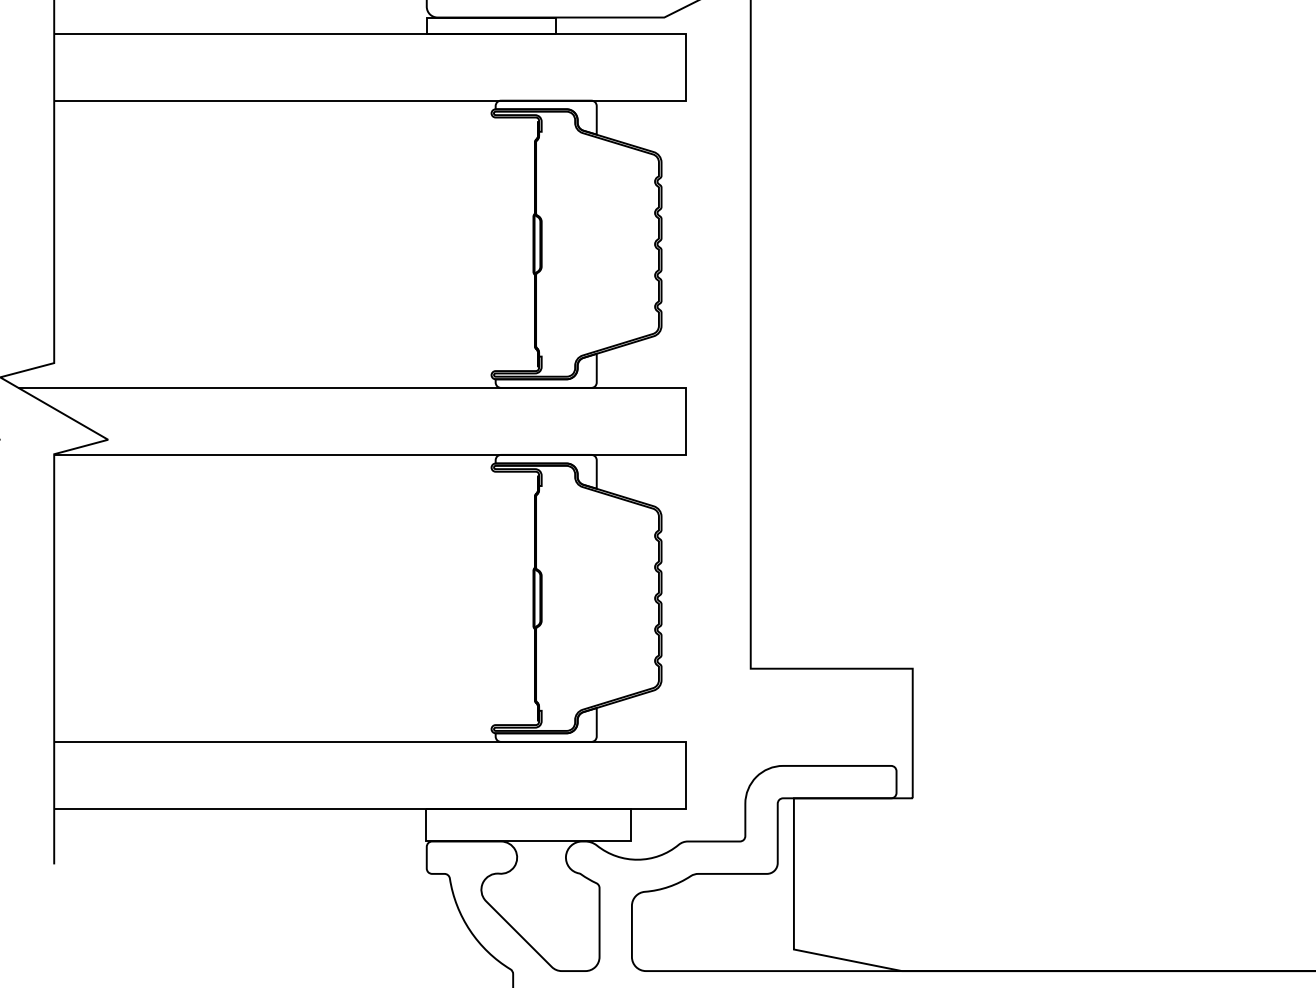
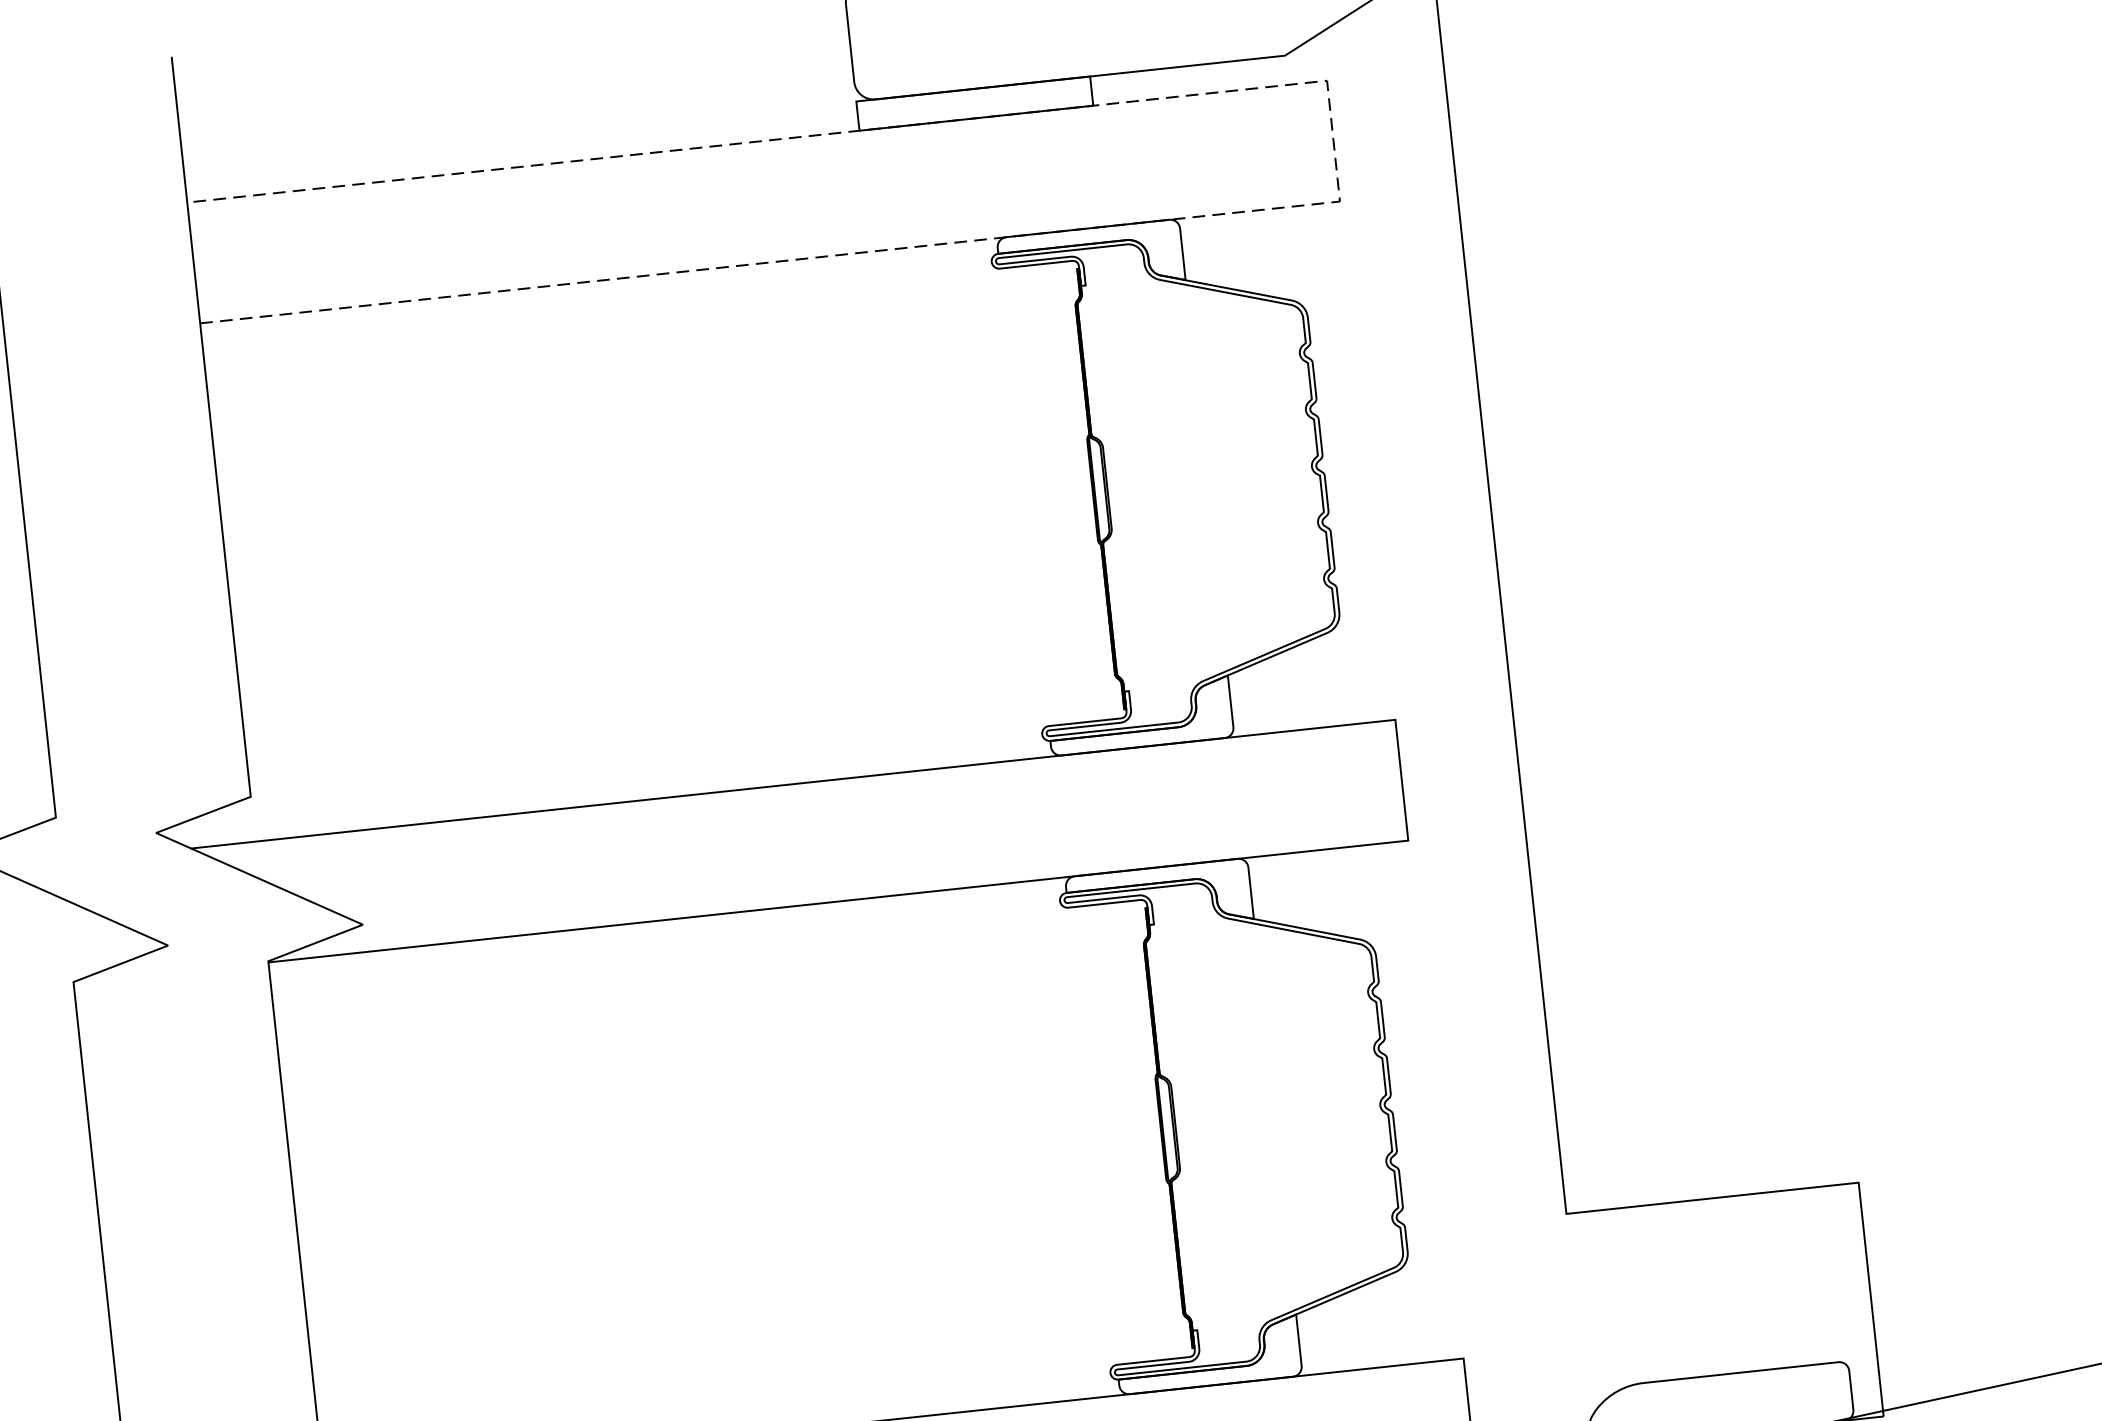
line: (685, 66) -> (1332, 139), solid -> dashed

